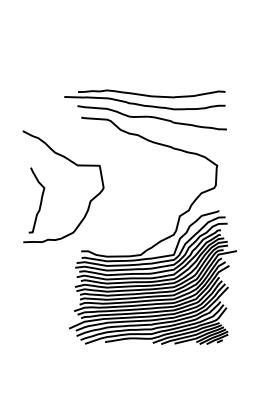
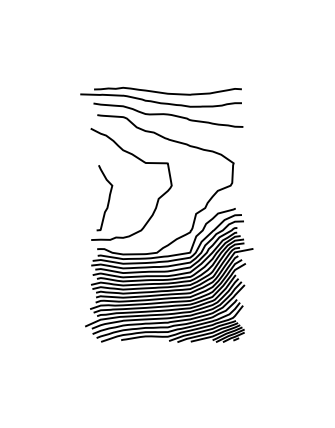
part: (45, 187) -> (113, 185), moved

